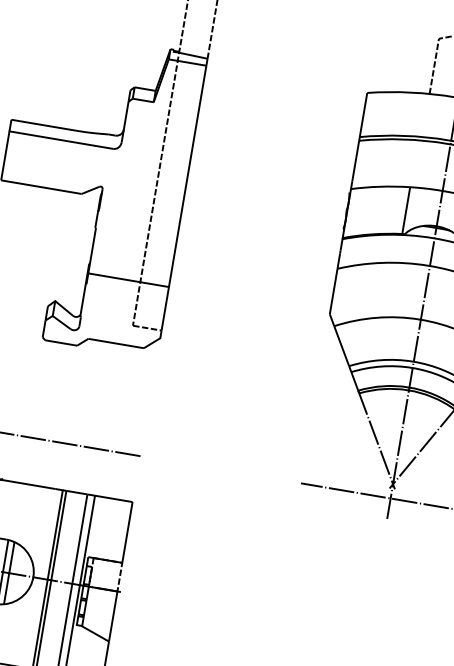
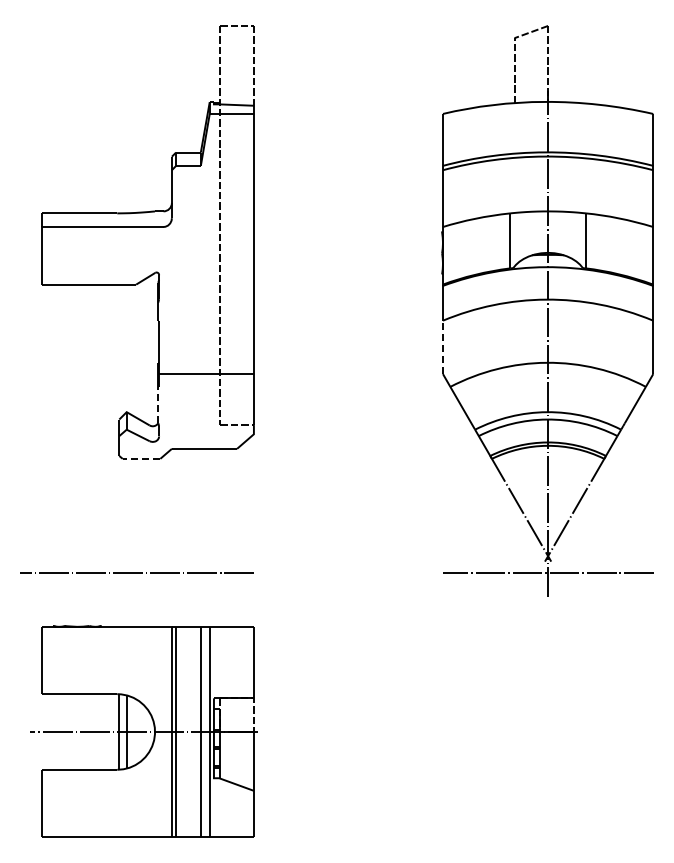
line: (334, 291) -> (443, 347), solid -> dashed
line: (83, 299) -> (158, 404), solid -> dashed
line: (61, 342) -> (141, 458), solid -> dashed

